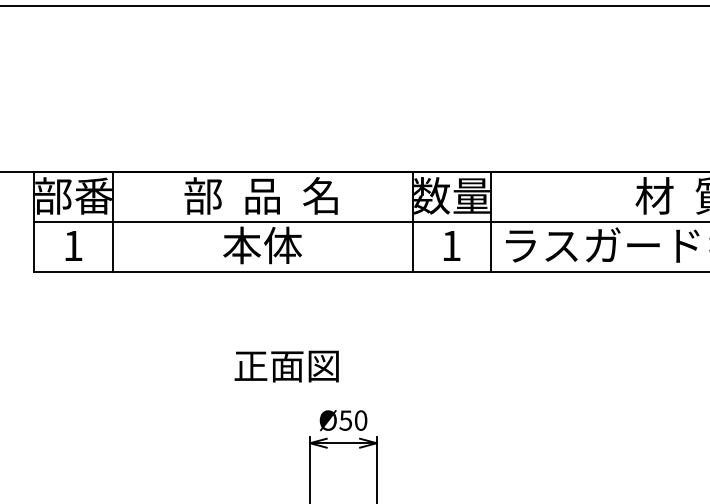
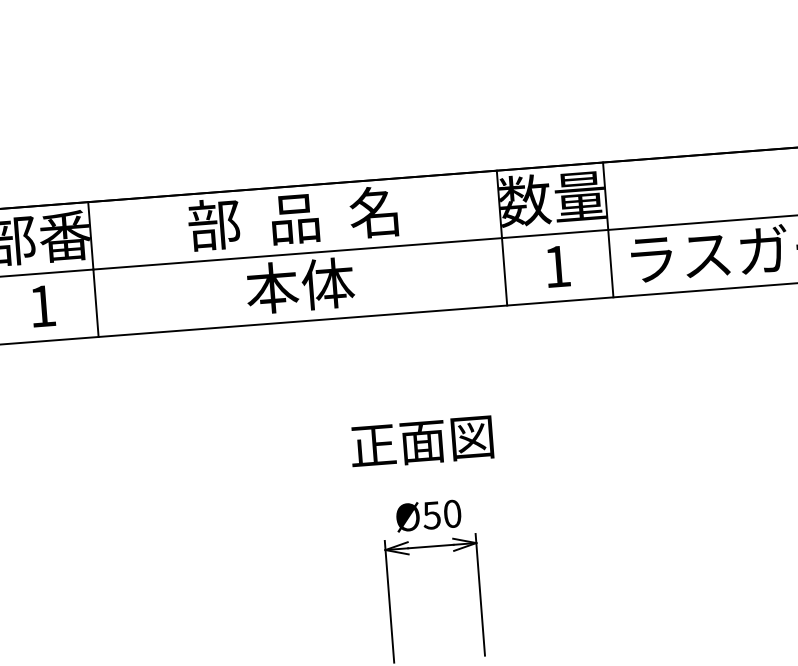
text: (286, 366) -> (421, 442), moved

